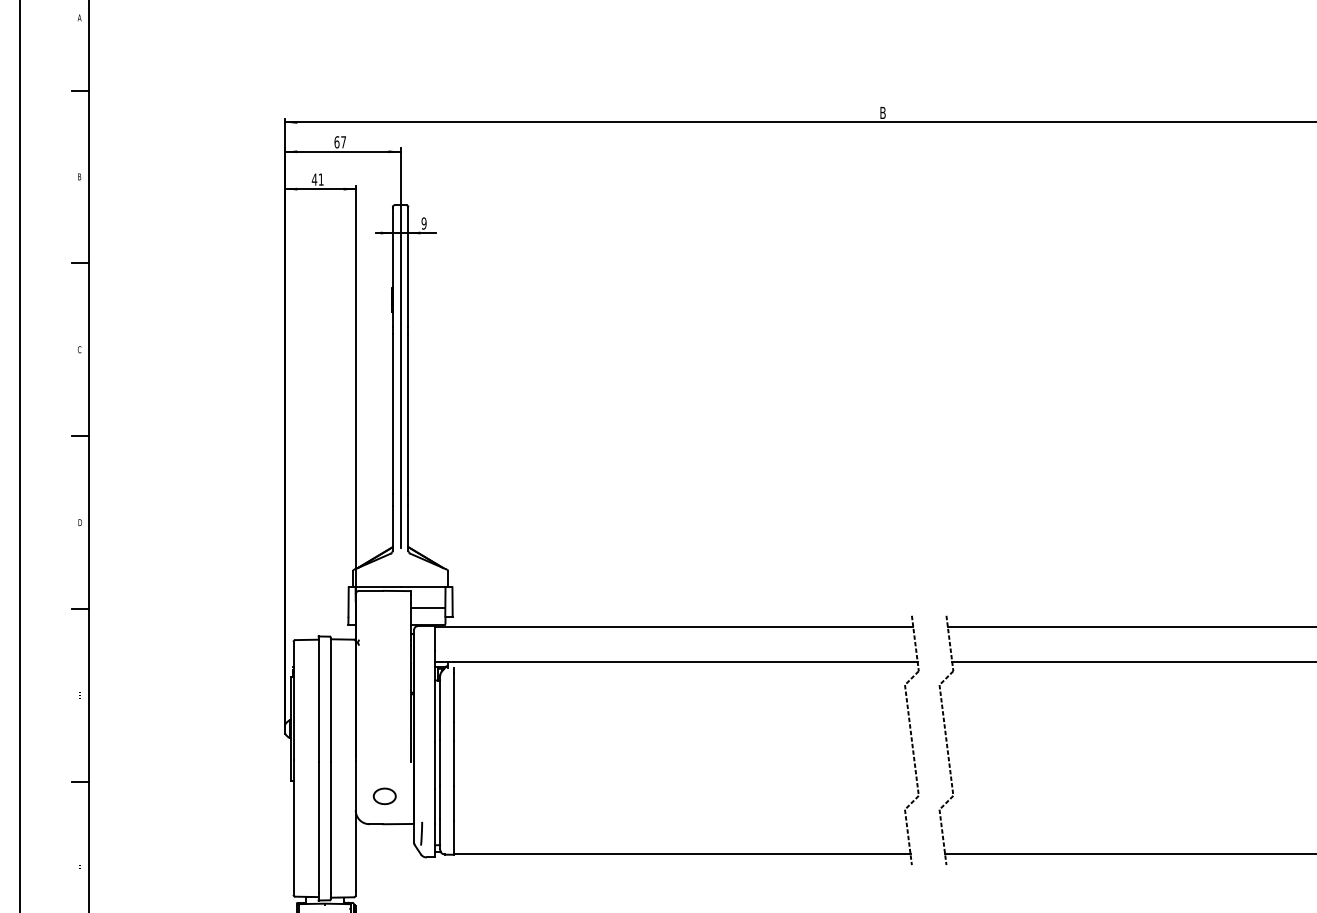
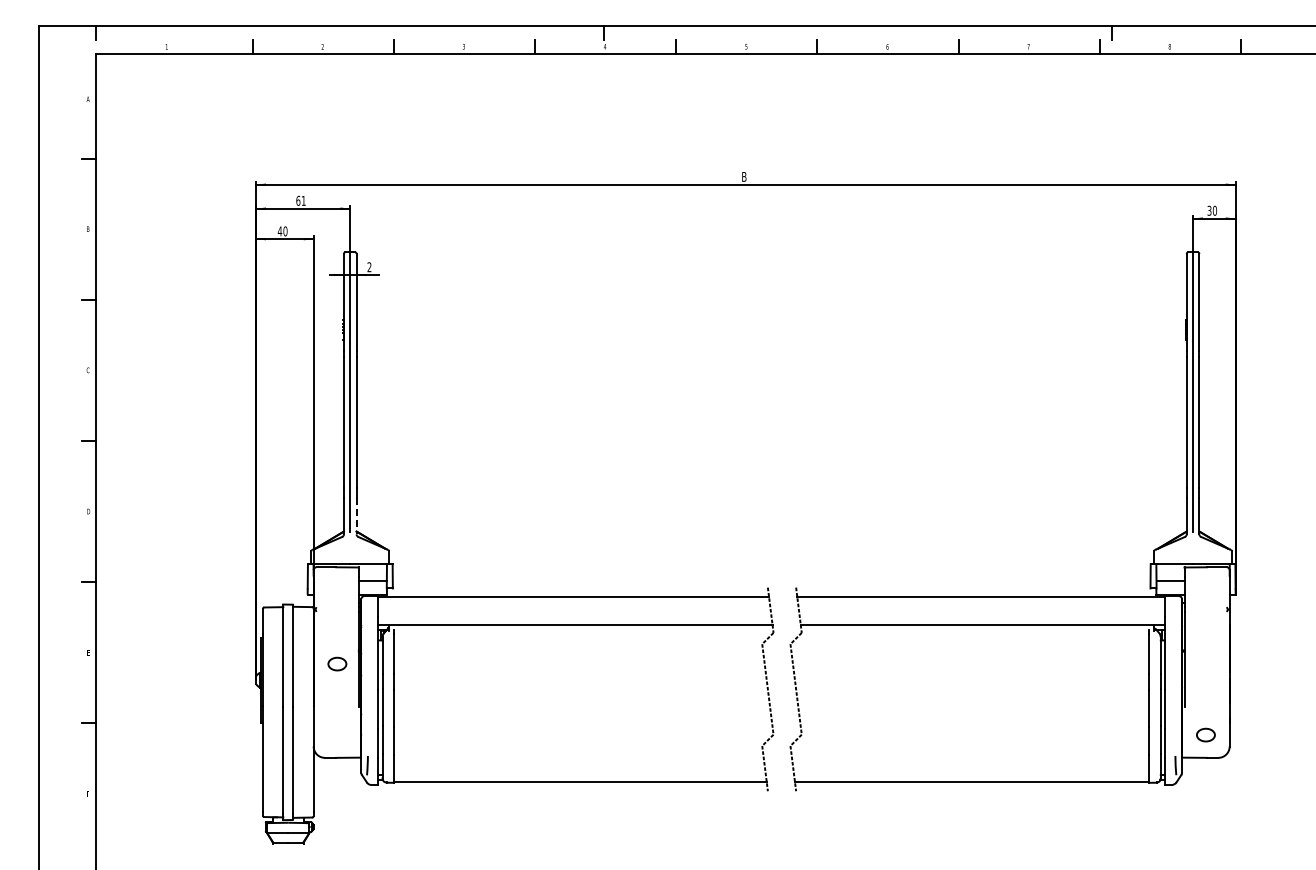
text: (343, 141) -> (303, 200), 67 -> 61
text: (321, 179) -> (285, 231), 41 -> 40
text: (424, 223) -> (369, 267), 9 -> 2
line: (408, 528) -> (356, 516), solid -> dashed
part: (384, 795) -> (337, 663), moved

